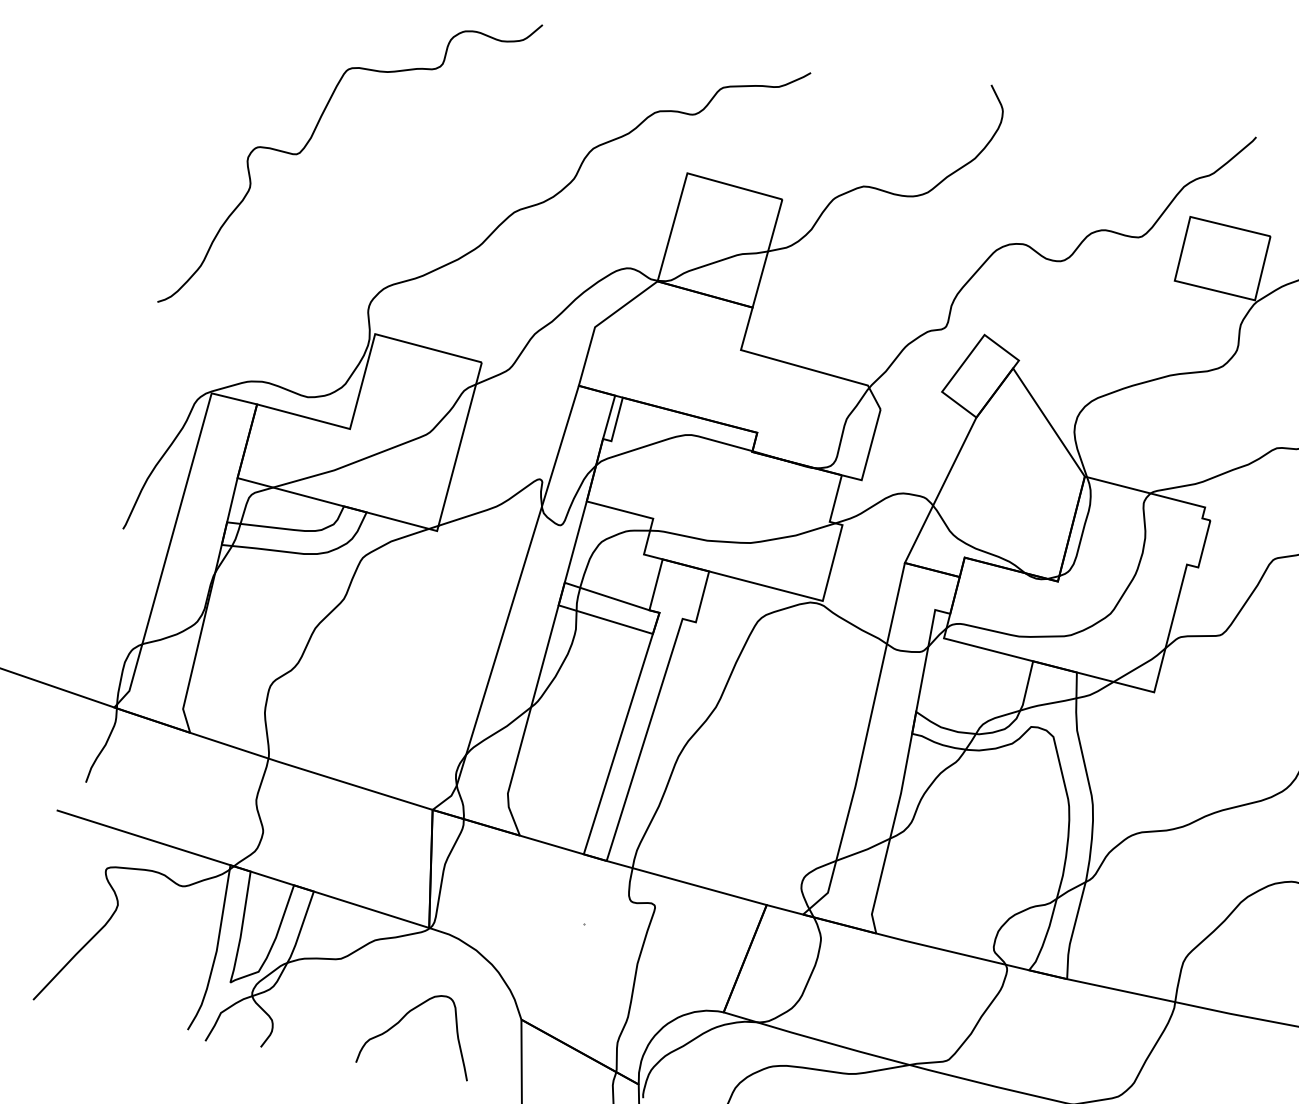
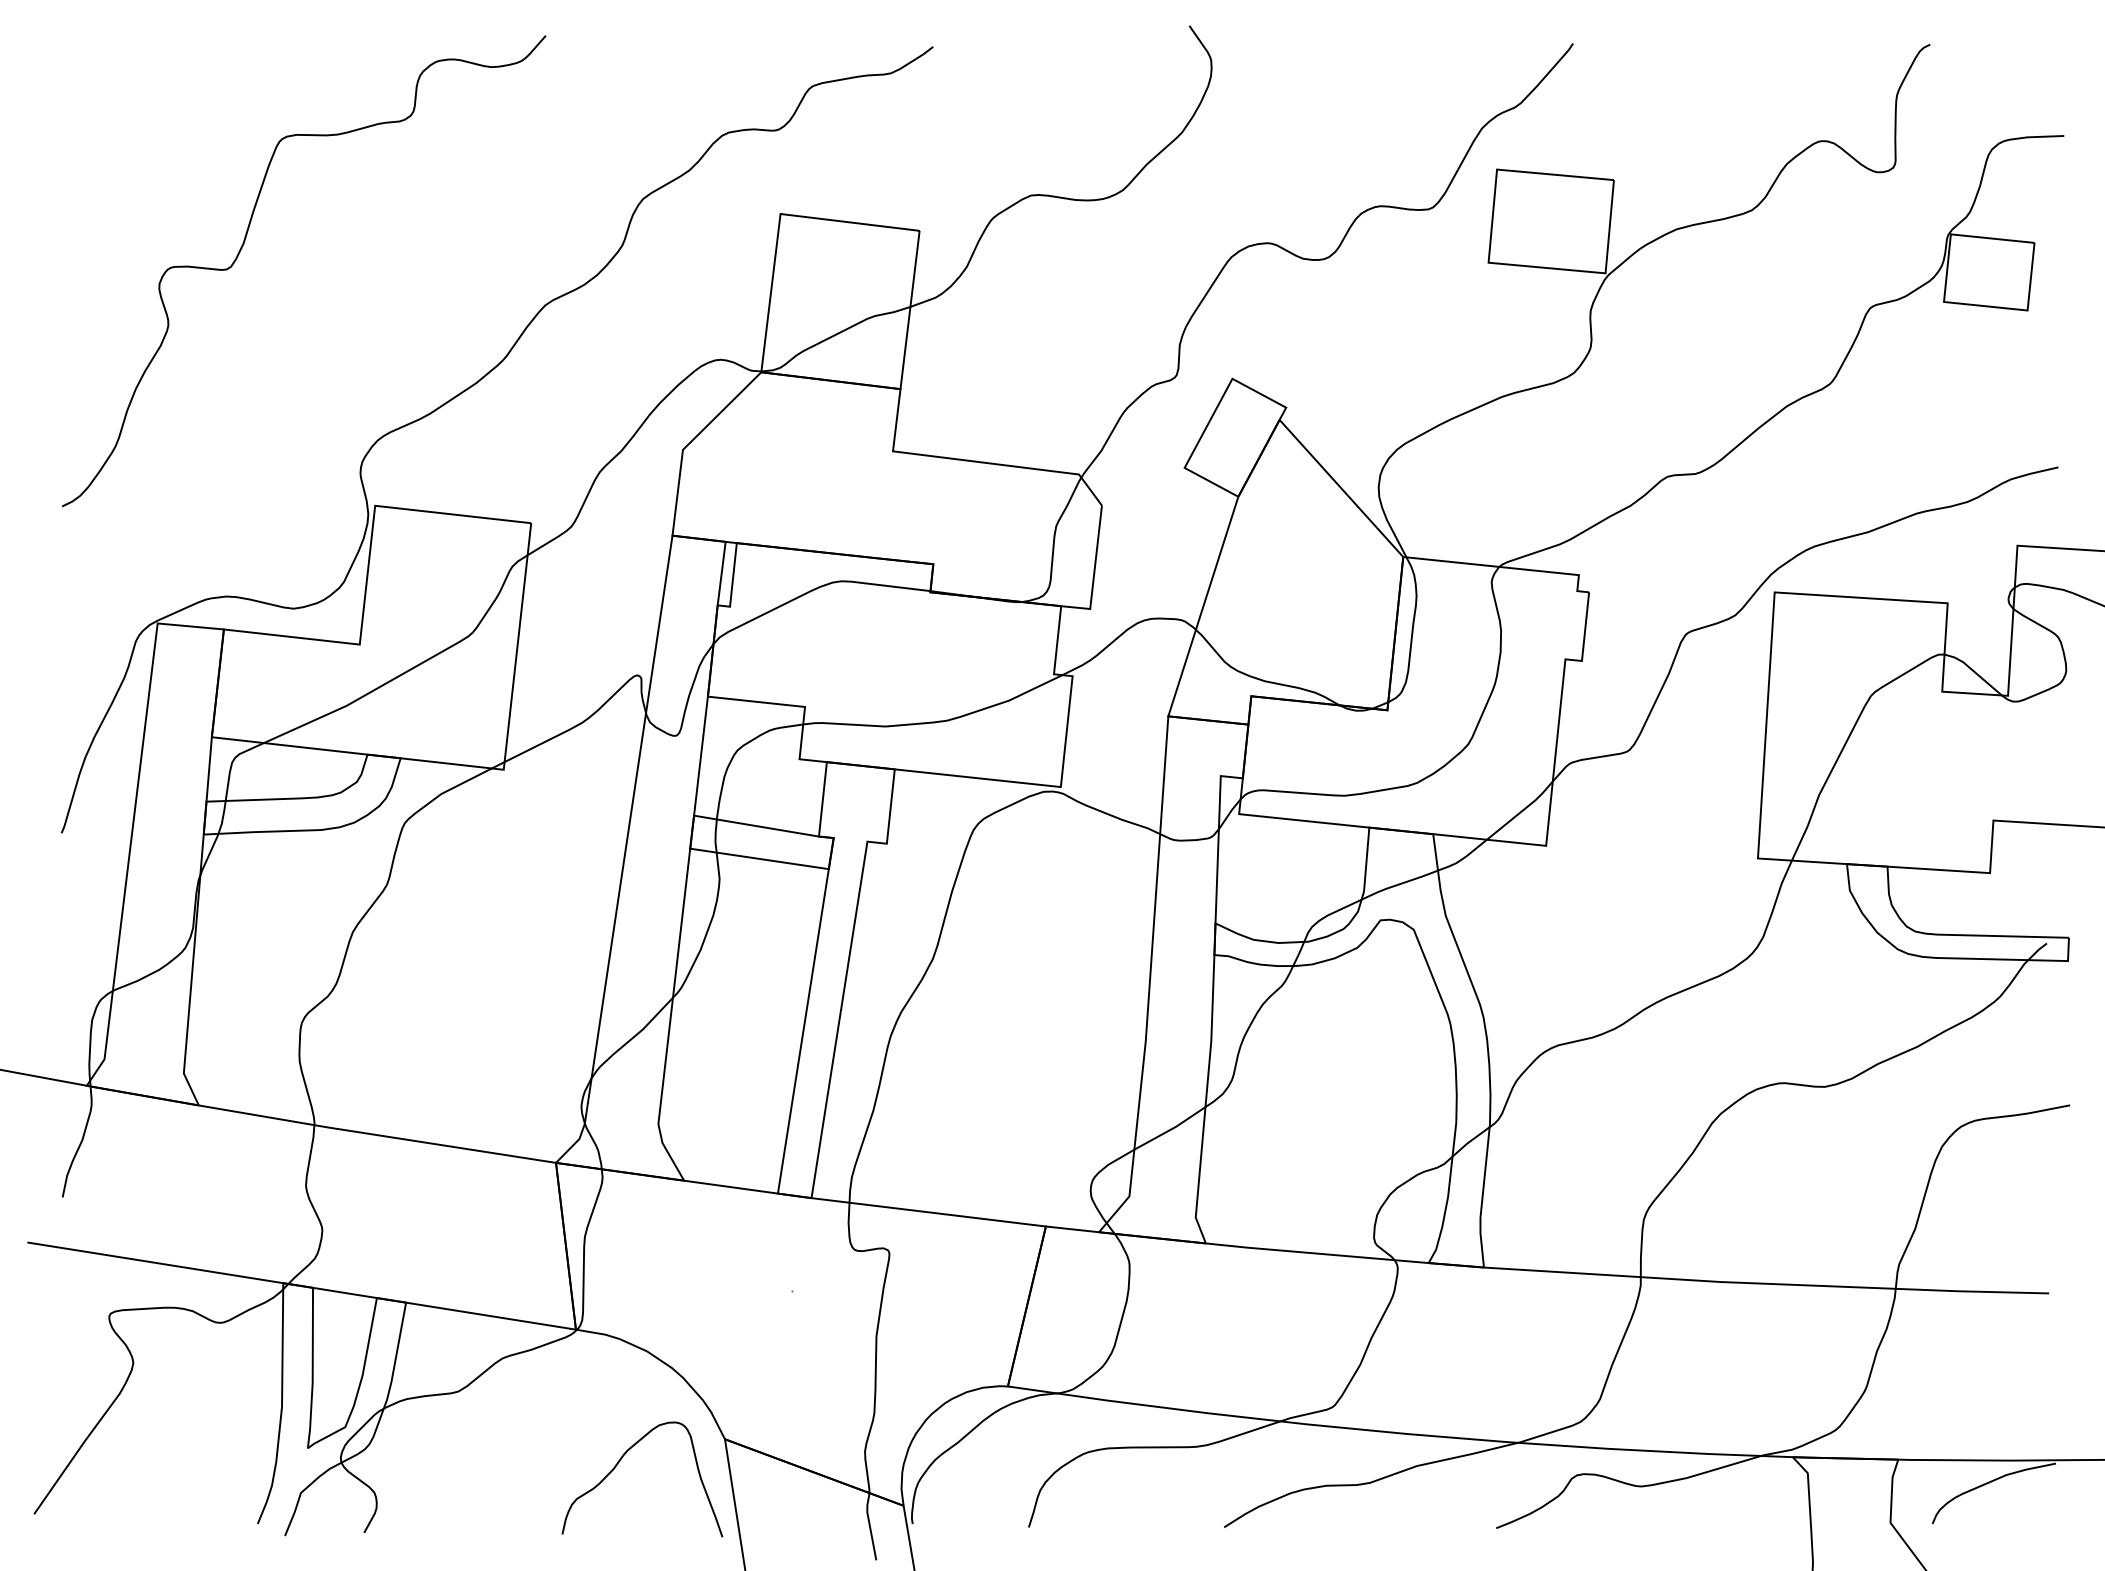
curve: (402, 1019) -> (618, 1464), moved

